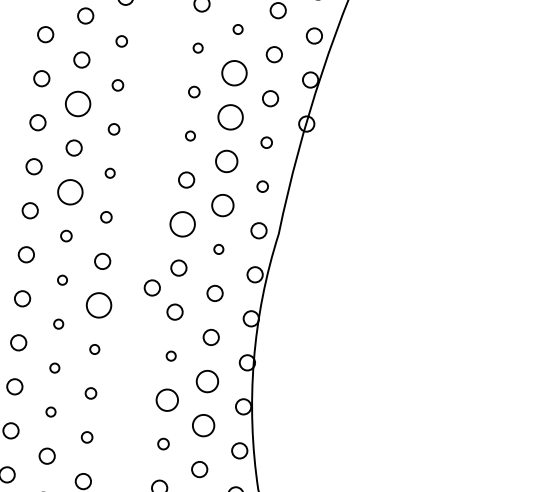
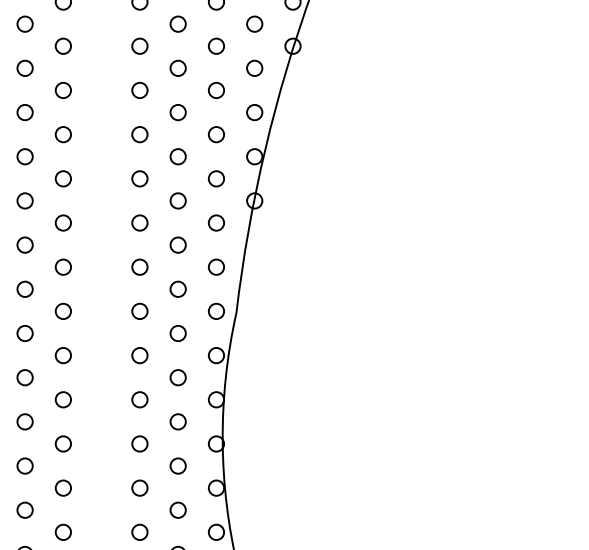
circle: (237, 29) -> (177, 112), size x1.67
circle: (121, 41) -> (62, 134), size x1.43
circle: (197, 47) -> (139, 134), size x1.67
circle: (233, 73) -> (177, 156), size x0.62
circle: (117, 84) -> (62, 178), size x1.43
circle: (193, 91) -> (139, 178), size x1.43
circle: (77, 103) -> (24, 200), size x0.62
circle: (229, 116) -> (177, 200), size x0.62
circle: (113, 128) -> (62, 222), size x1.43
circle: (190, 135) -> (139, 222), size x1.67
circle: (266, 142) -> (216, 222), size x1.43
circle: (226, 160) -> (177, 244), size x0.71
circle: (109, 172) -> (62, 266), size x1.67
circle: (261, 185) -> (215, 266), size x1.43
circle: (69, 191) -> (24, 288), size x0.62
circle: (222, 204) -> (177, 288), size x0.71
circle: (105, 216) -> (62, 310), size x1.43
circle: (182, 223) -> (139, 310), size x0.62
circle: (65, 236) -> (24, 333), size x1.43
circle: (218, 249) -> (177, 333), size x1.67
circle: (62, 279) -> (24, 377), size x1.67
circle: (151, 287) -> (114, 377), removed
circle: (97, 305) -> (62, 399), size x0.62
circle: (58, 323) -> (24, 421), size x1.67
circle: (94, 348) -> (62, 443), size x1.67
circle: (170, 355) -> (139, 443), size x1.67
circle: (54, 367) -> (24, 465), size x1.67
circle: (206, 380) -> (177, 465), size x0.71
circle: (90, 392) -> (62, 487), size x1.43
circle: (166, 399) -> (139, 487), size x0.71
circle: (50, 411) -> (24, 509), size x1.67
circle: (202, 424) -> (177, 509), size x0.71
circle: (86, 436) -> (62, 531), size x1.43
circle: (163, 443) -> (139, 531), size x1.43

